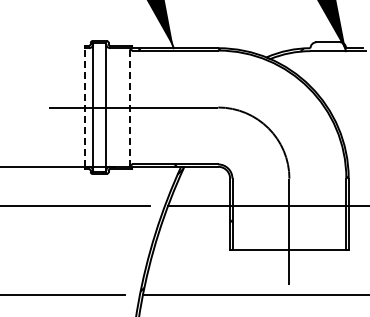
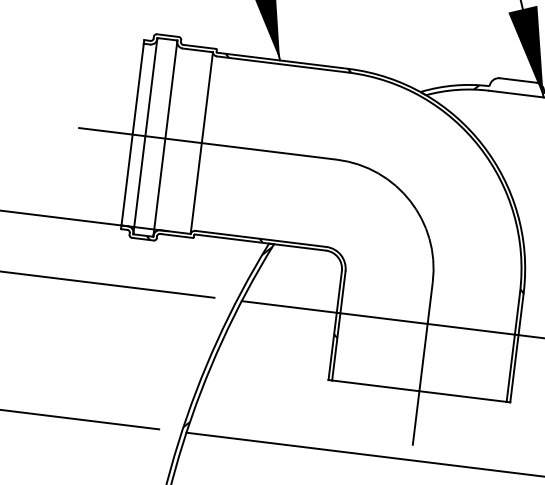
line: (84, 107) -> (132, 134), dashed -> solid
line: (129, 107) -> (201, 143), dashed -> solid

